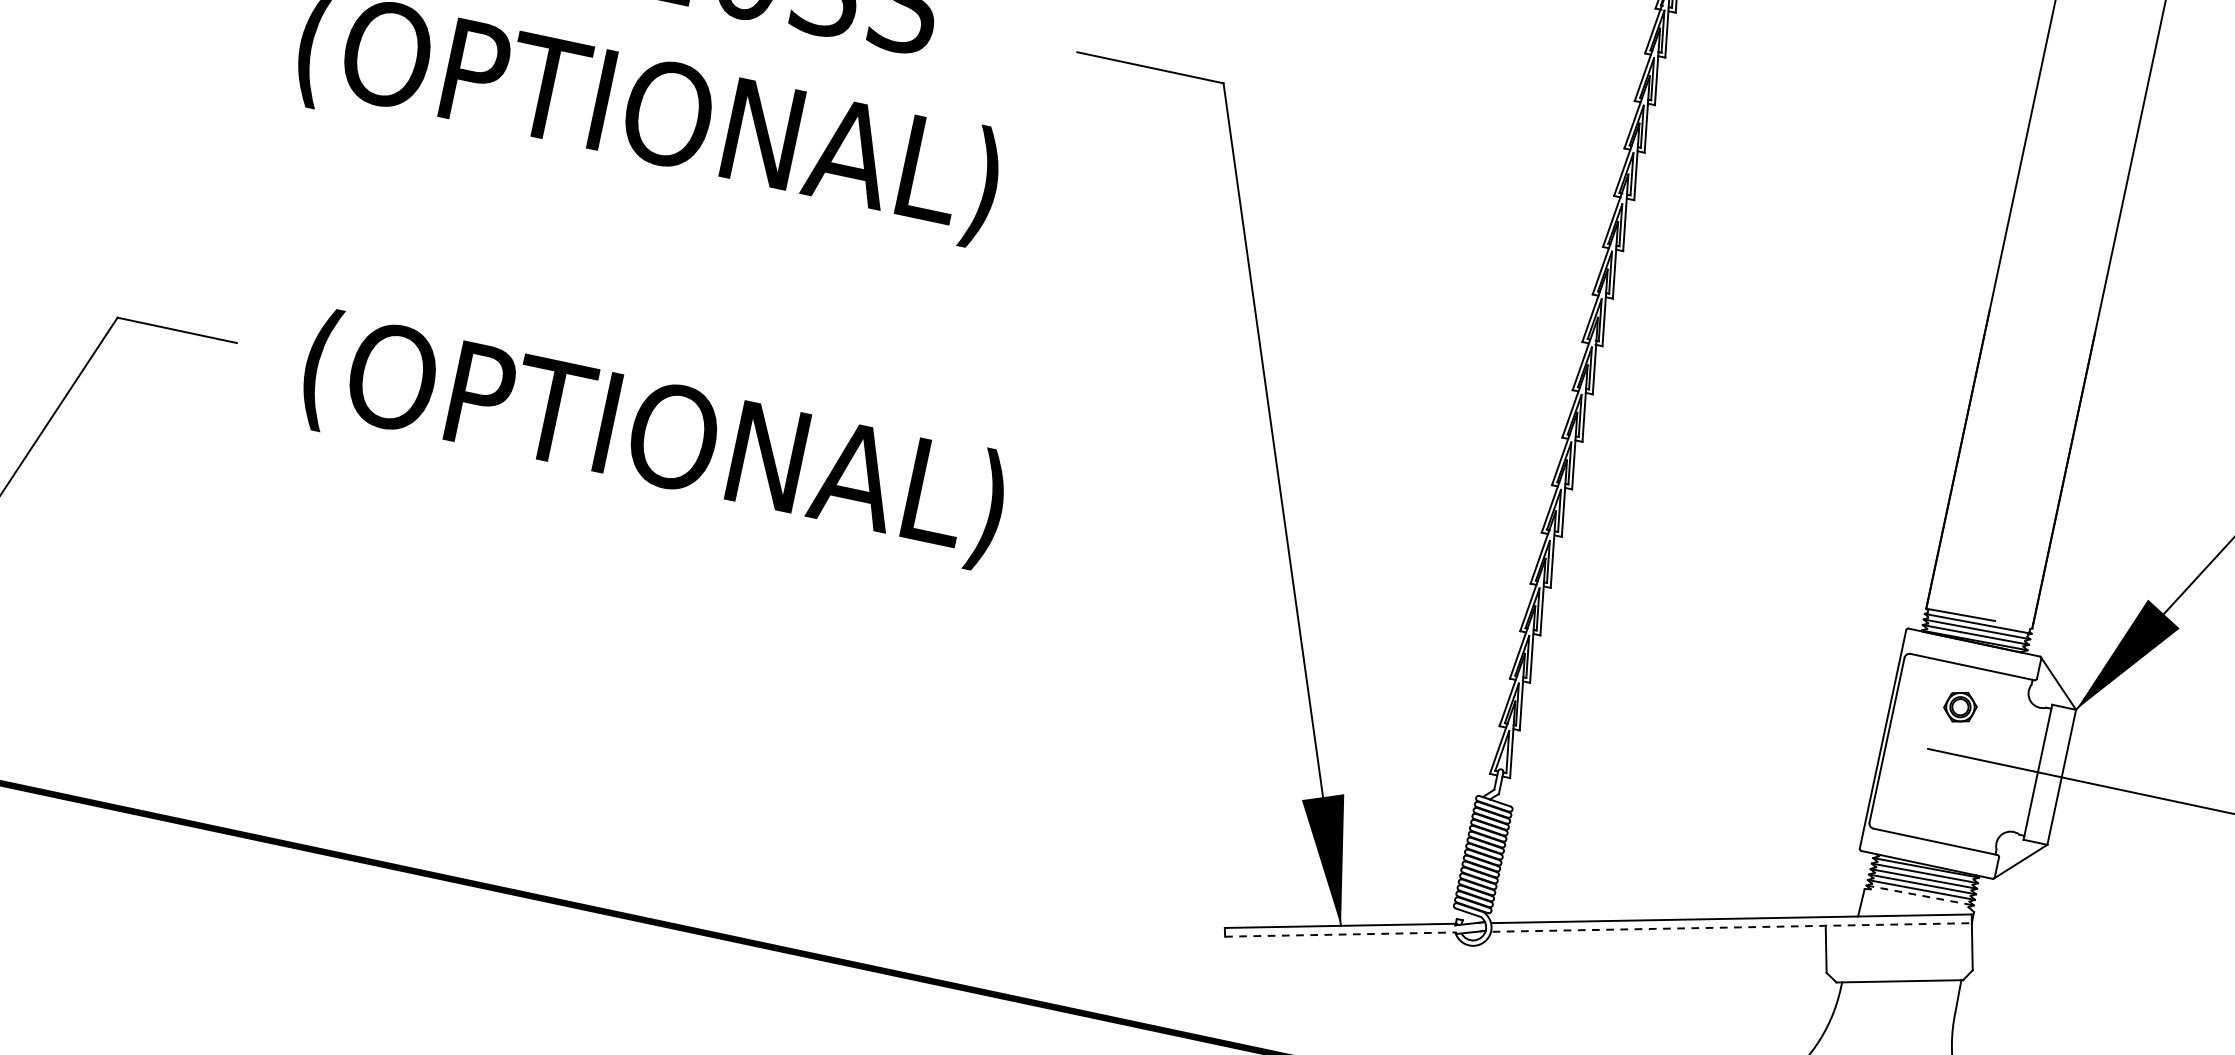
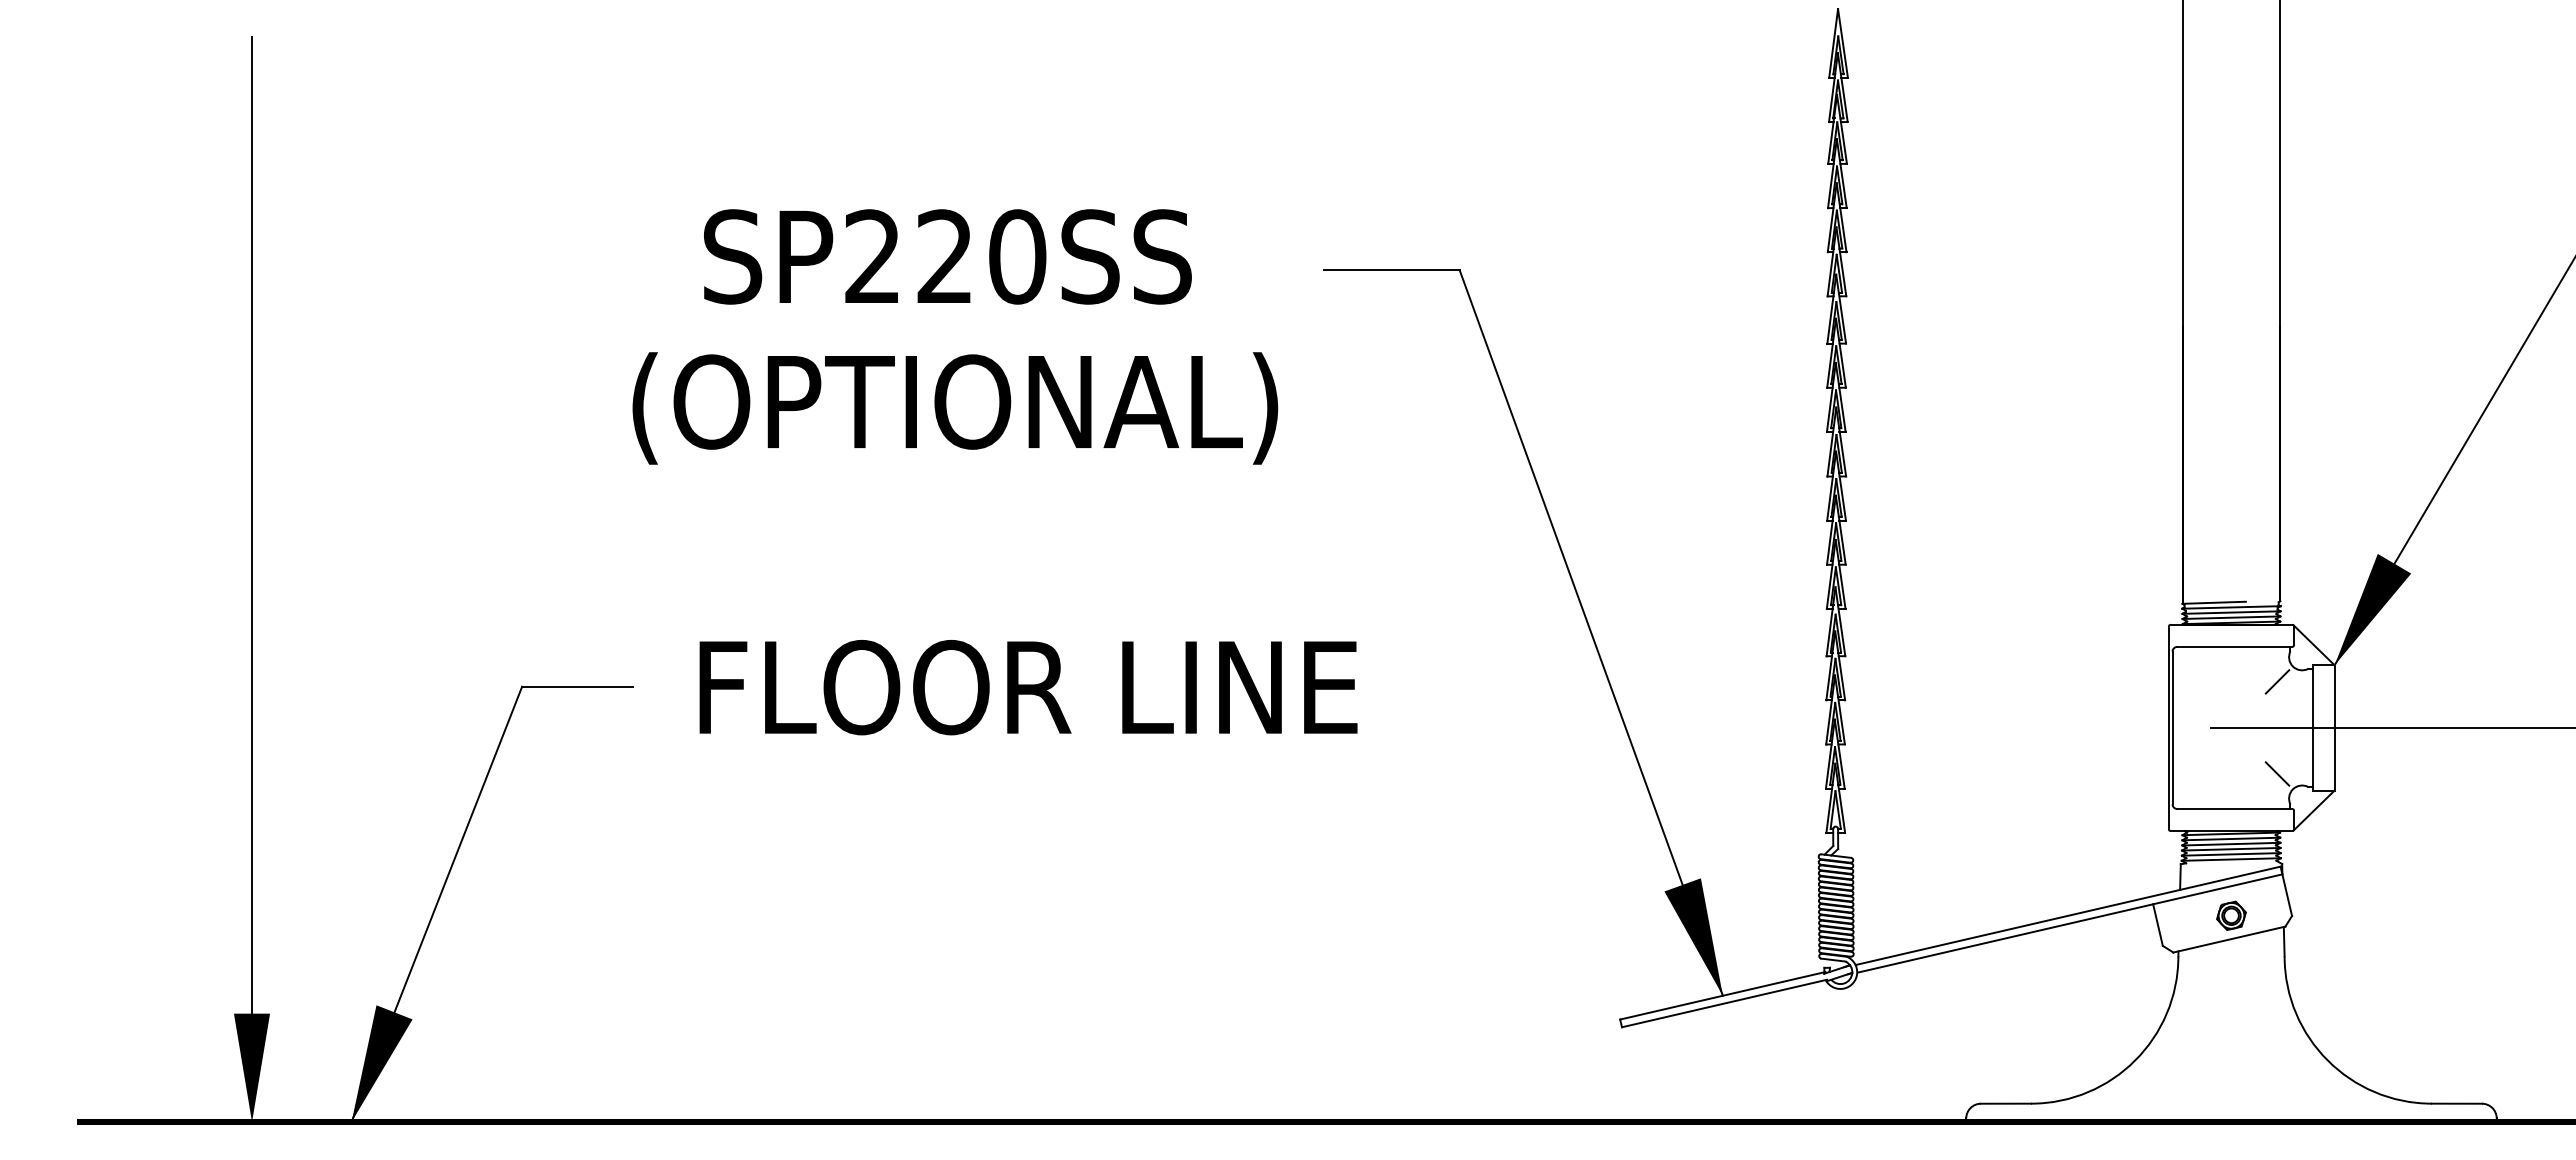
text: (660, 440) -> (1027, 693), (OPTIONAL) -> FLOOR LINE
part: (1960, 706) -> (2231, 915), moved
line: (2010, 714) -> (2277, 681), added
line: (1989, 813) -> (2277, 773), added
line: (1920, 895) -> (2231, 859), dashed -> solid
line: (1732, 927) -> (2070, 923), dashed -> solid
line: (1342, 934) -> (1725, 1003), dashed -> solid

